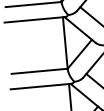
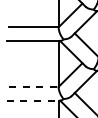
line: (39, 70) -> (33, 86), solid -> dashed
line: (42, 86) -> (34, 100), solid -> dashed

